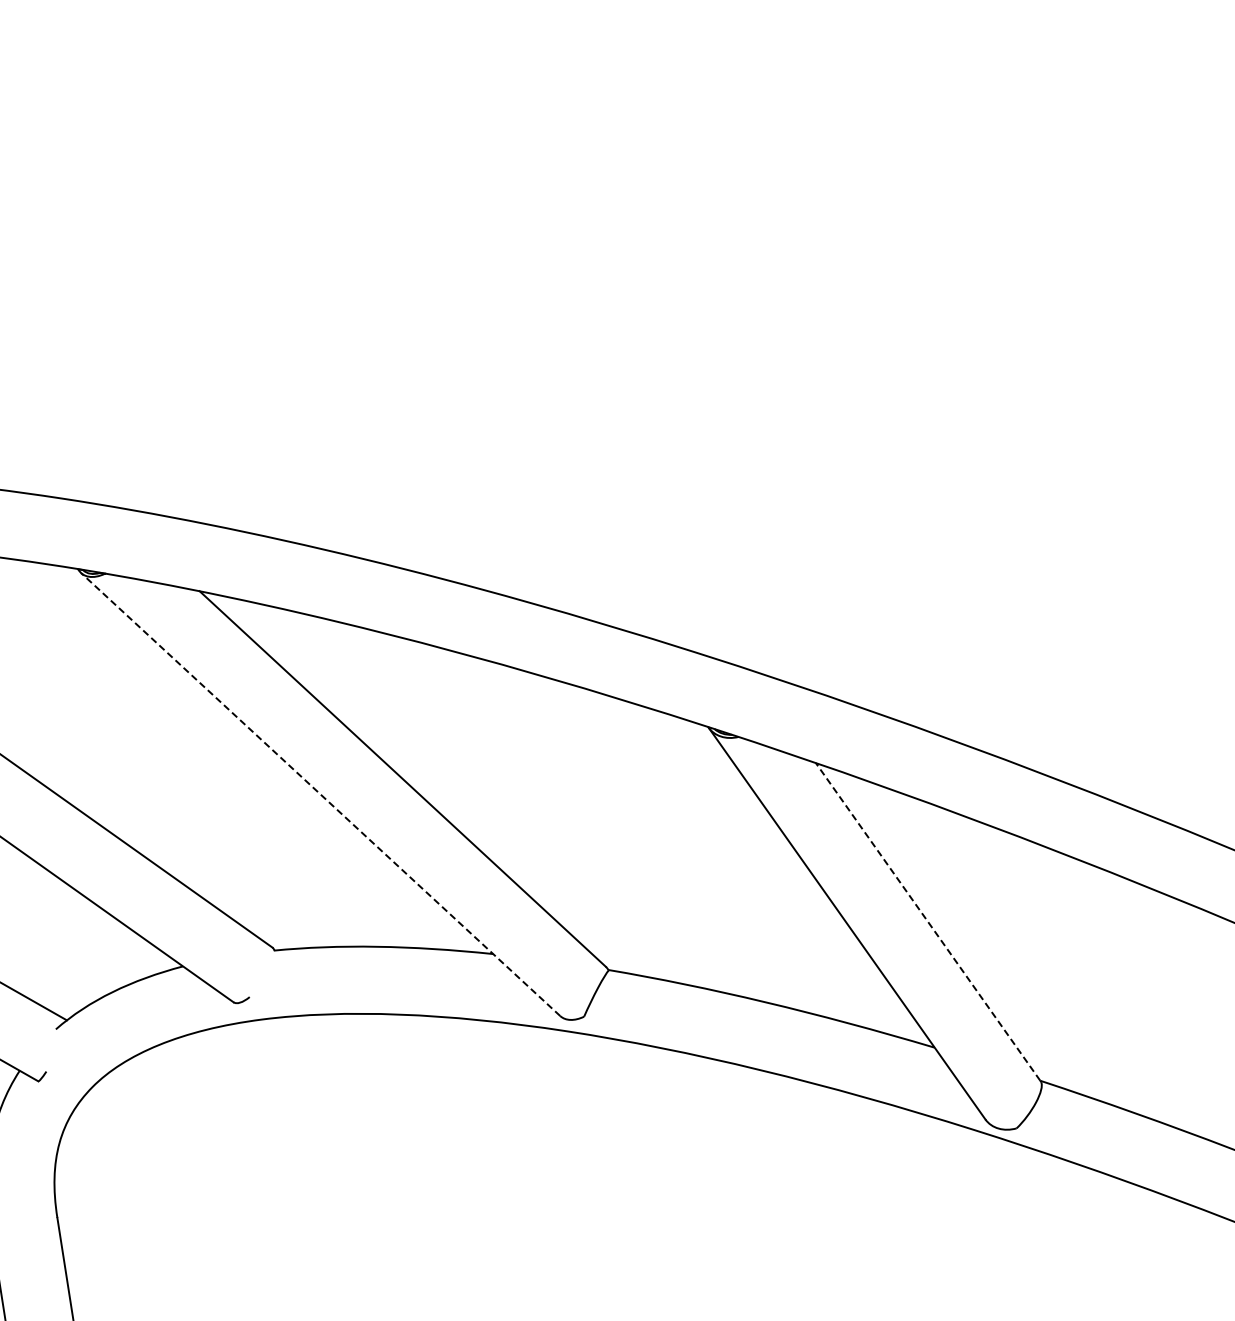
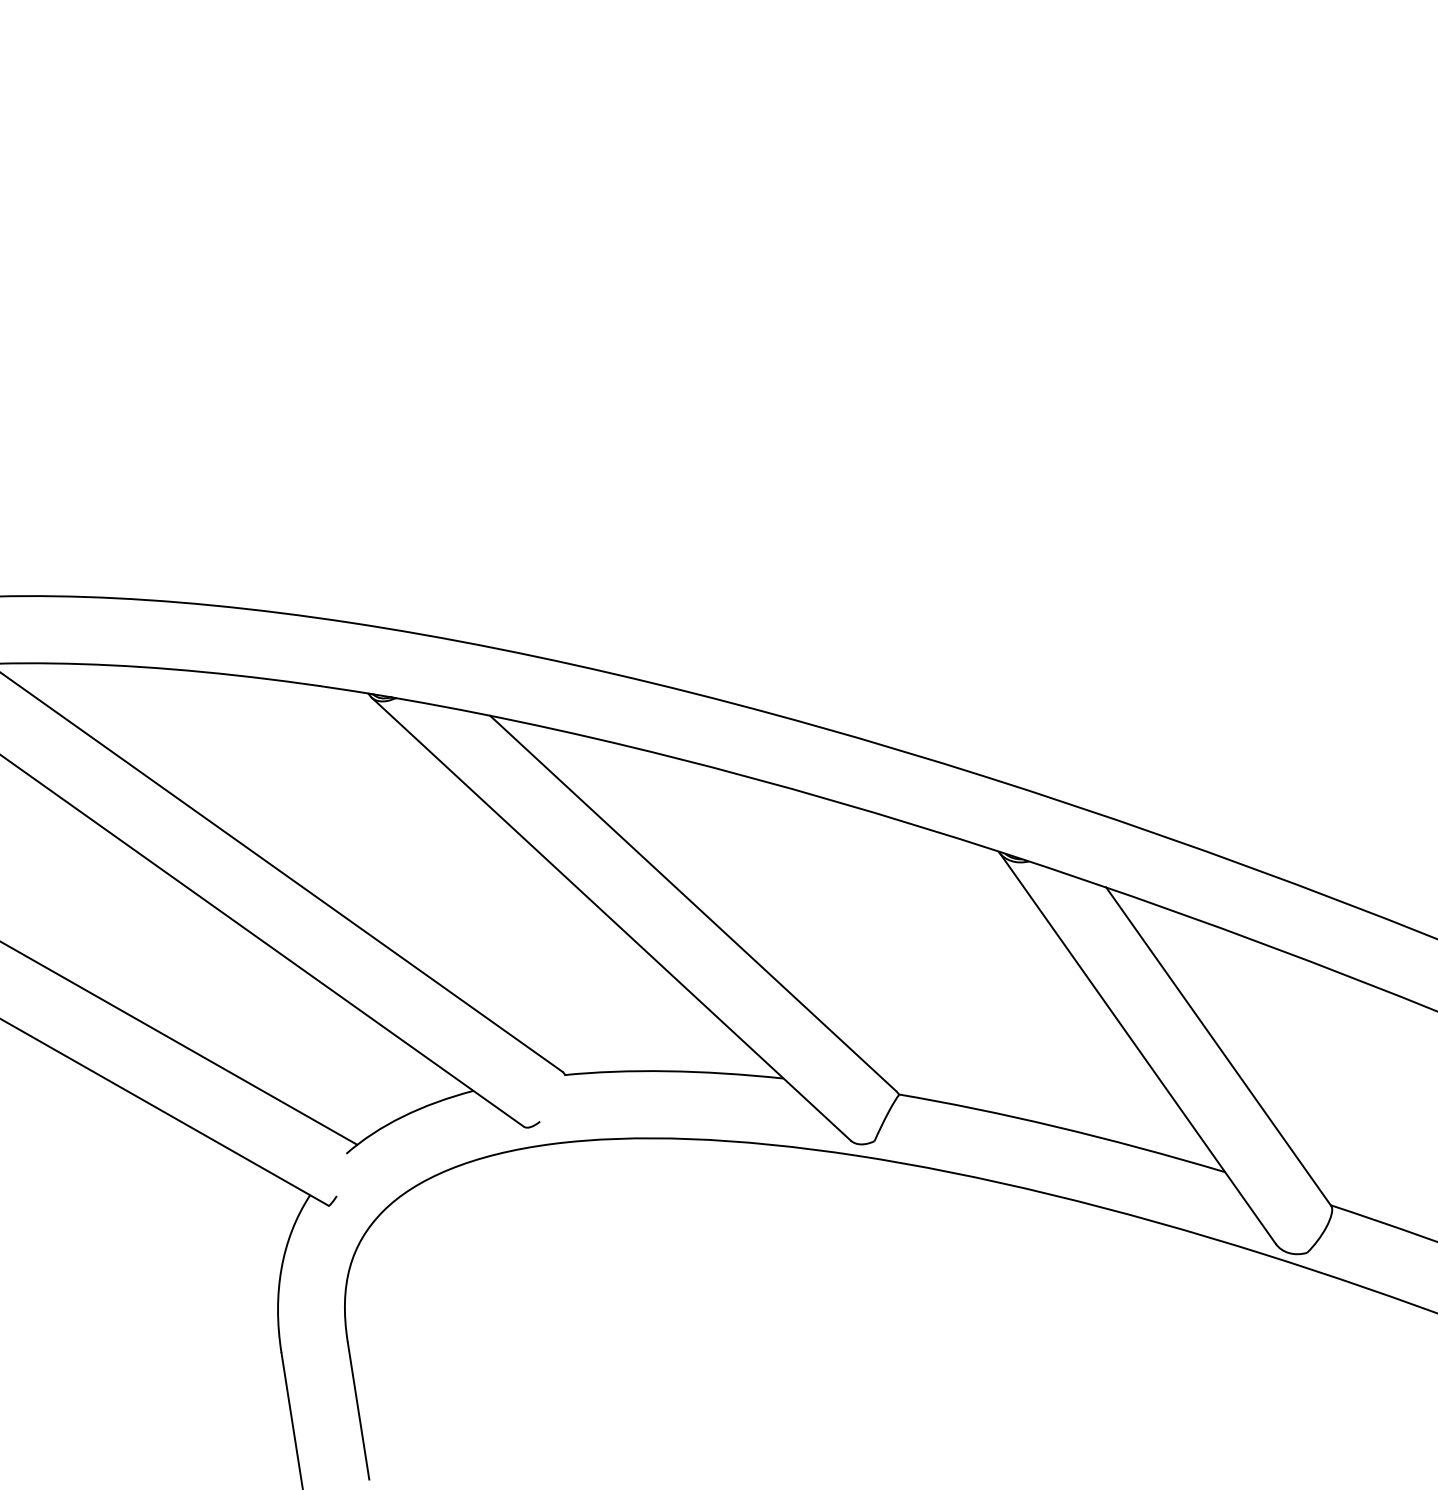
line: (320, 794) -> (610, 918), dashed -> solid
line: (928, 922) -> (1218, 1046), dashed -> solid

